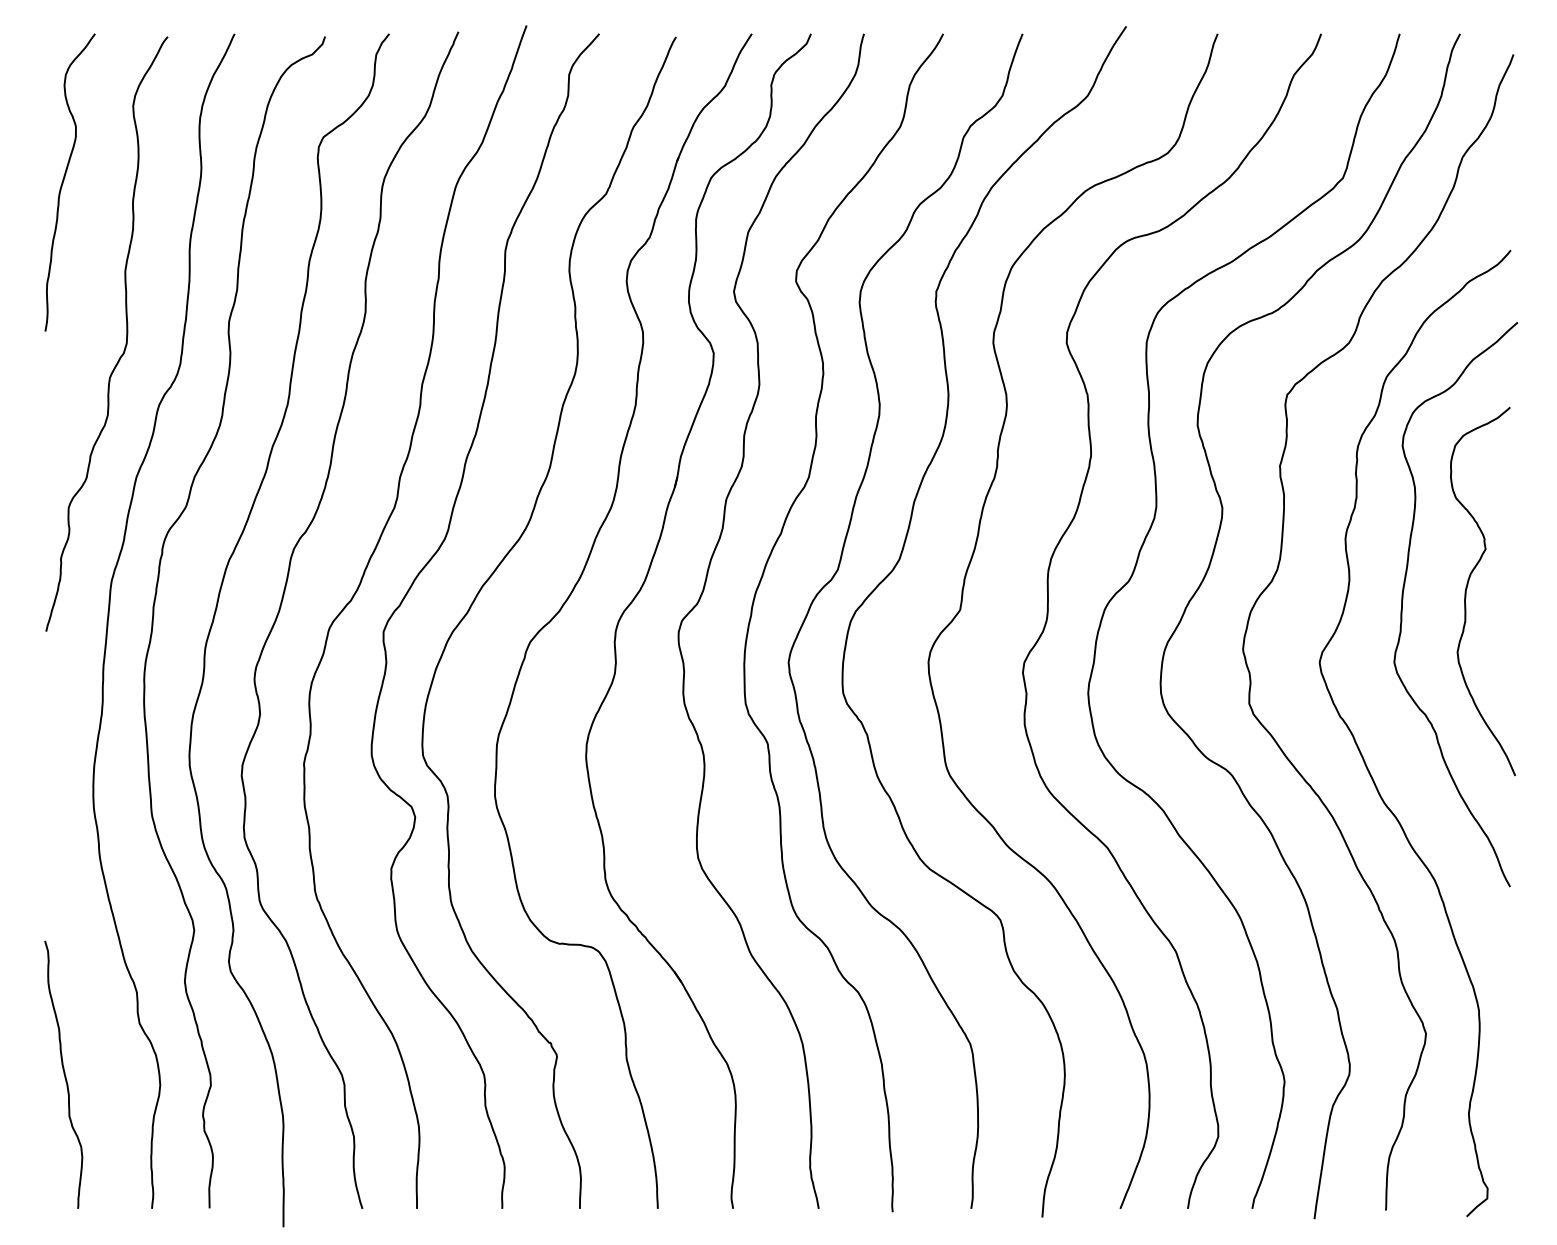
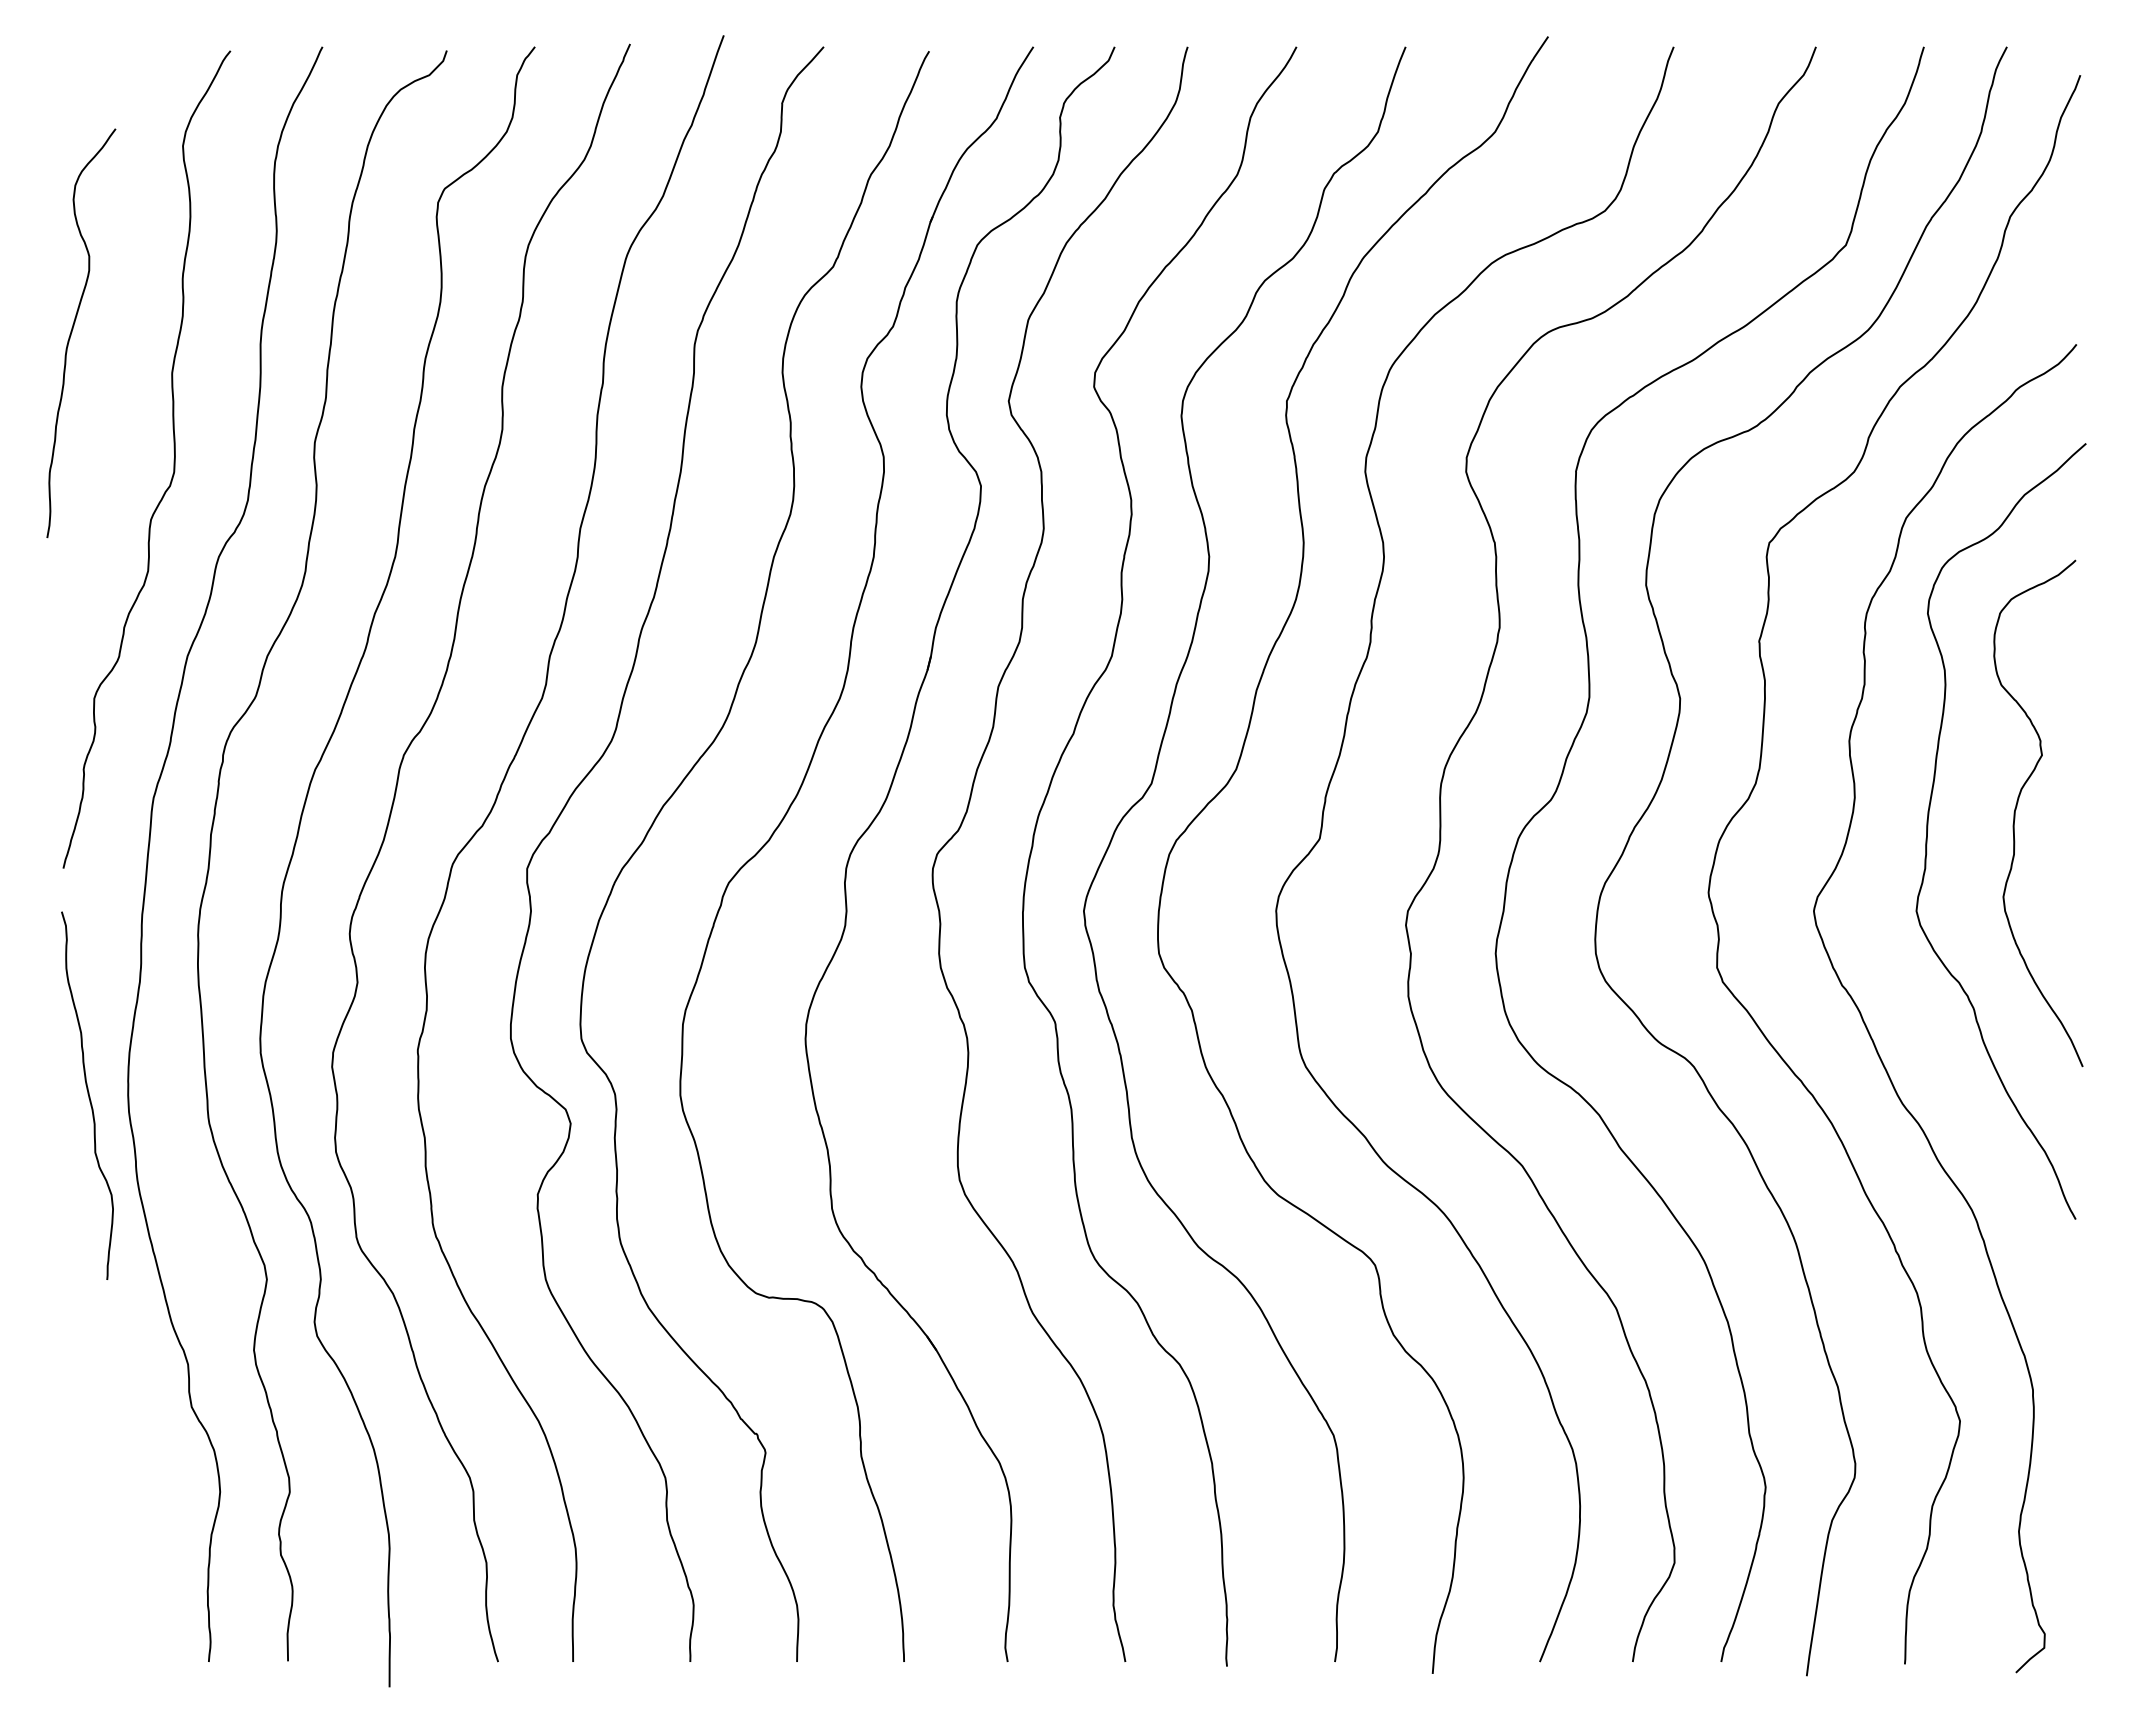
curve: (64, 179) -> (73, 329), moved
curve: (63, 1073) -> (87, 1094), moved

